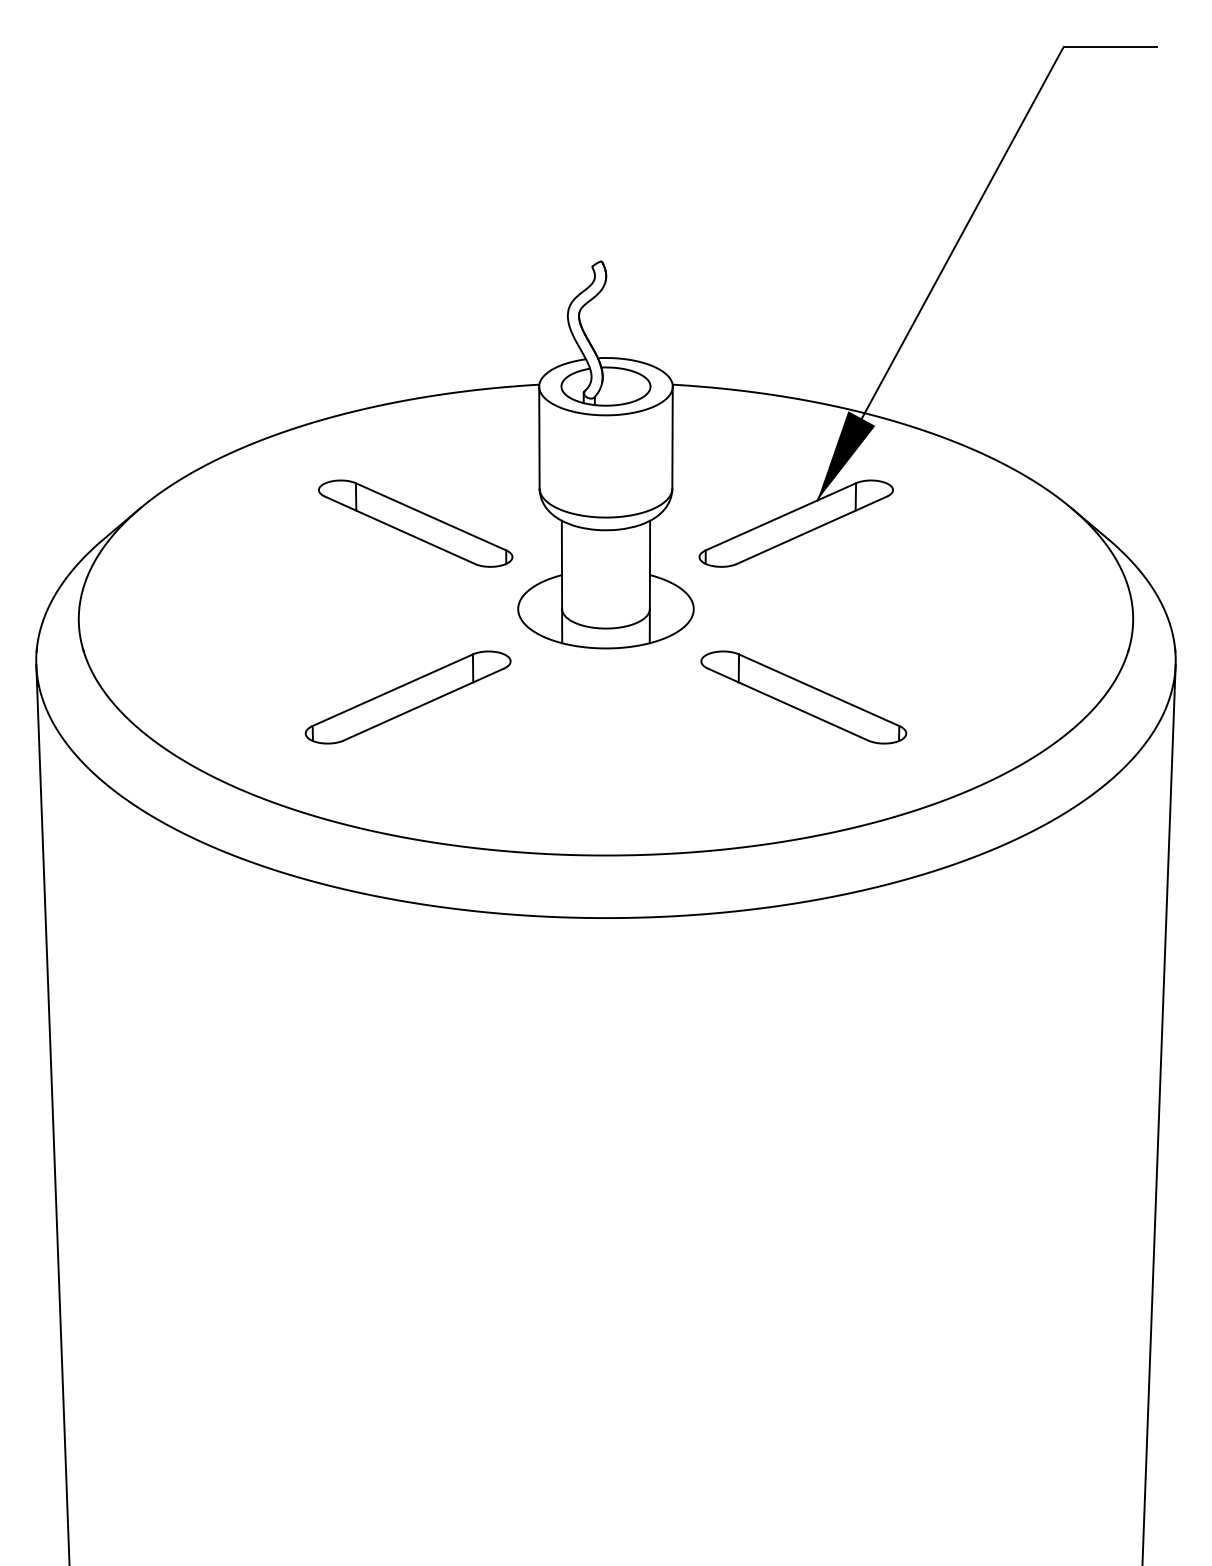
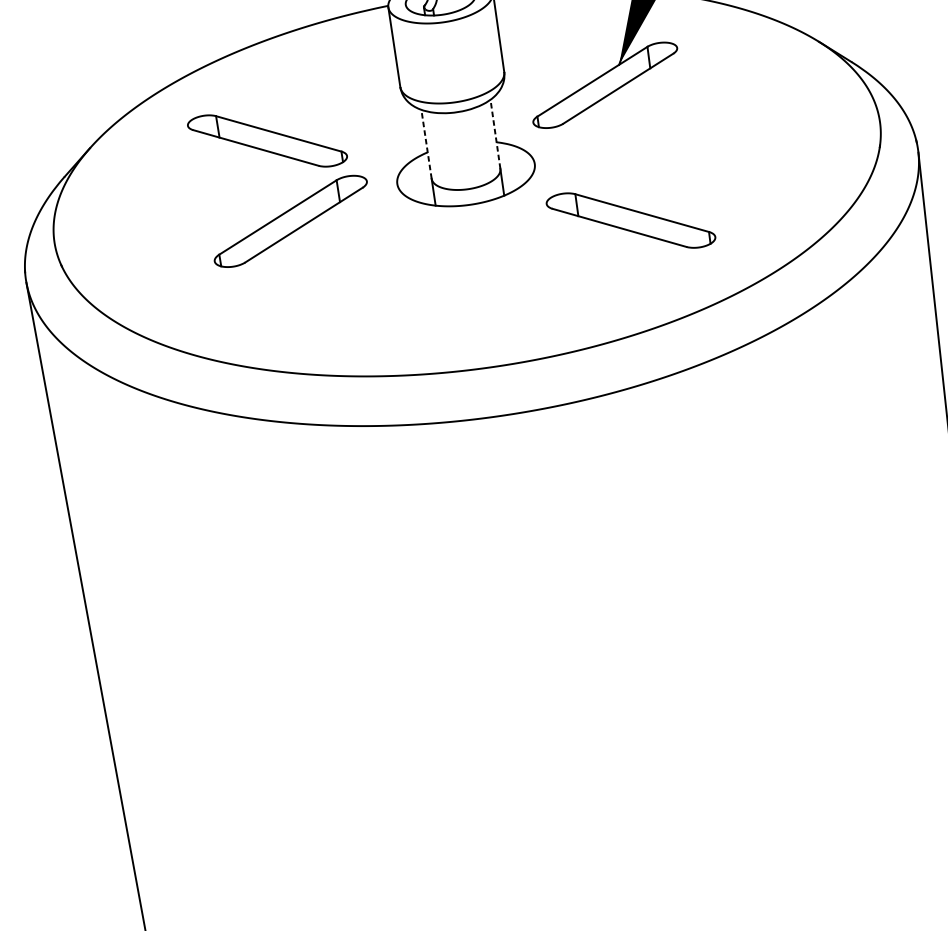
part: (415, 523) -> (267, 140), moved
line: (561, 564) -> (426, 144), solid -> dashed
line: (650, 564) -> (495, 133), solid -> dashed
part: (407, 697) -> (290, 221), moved

